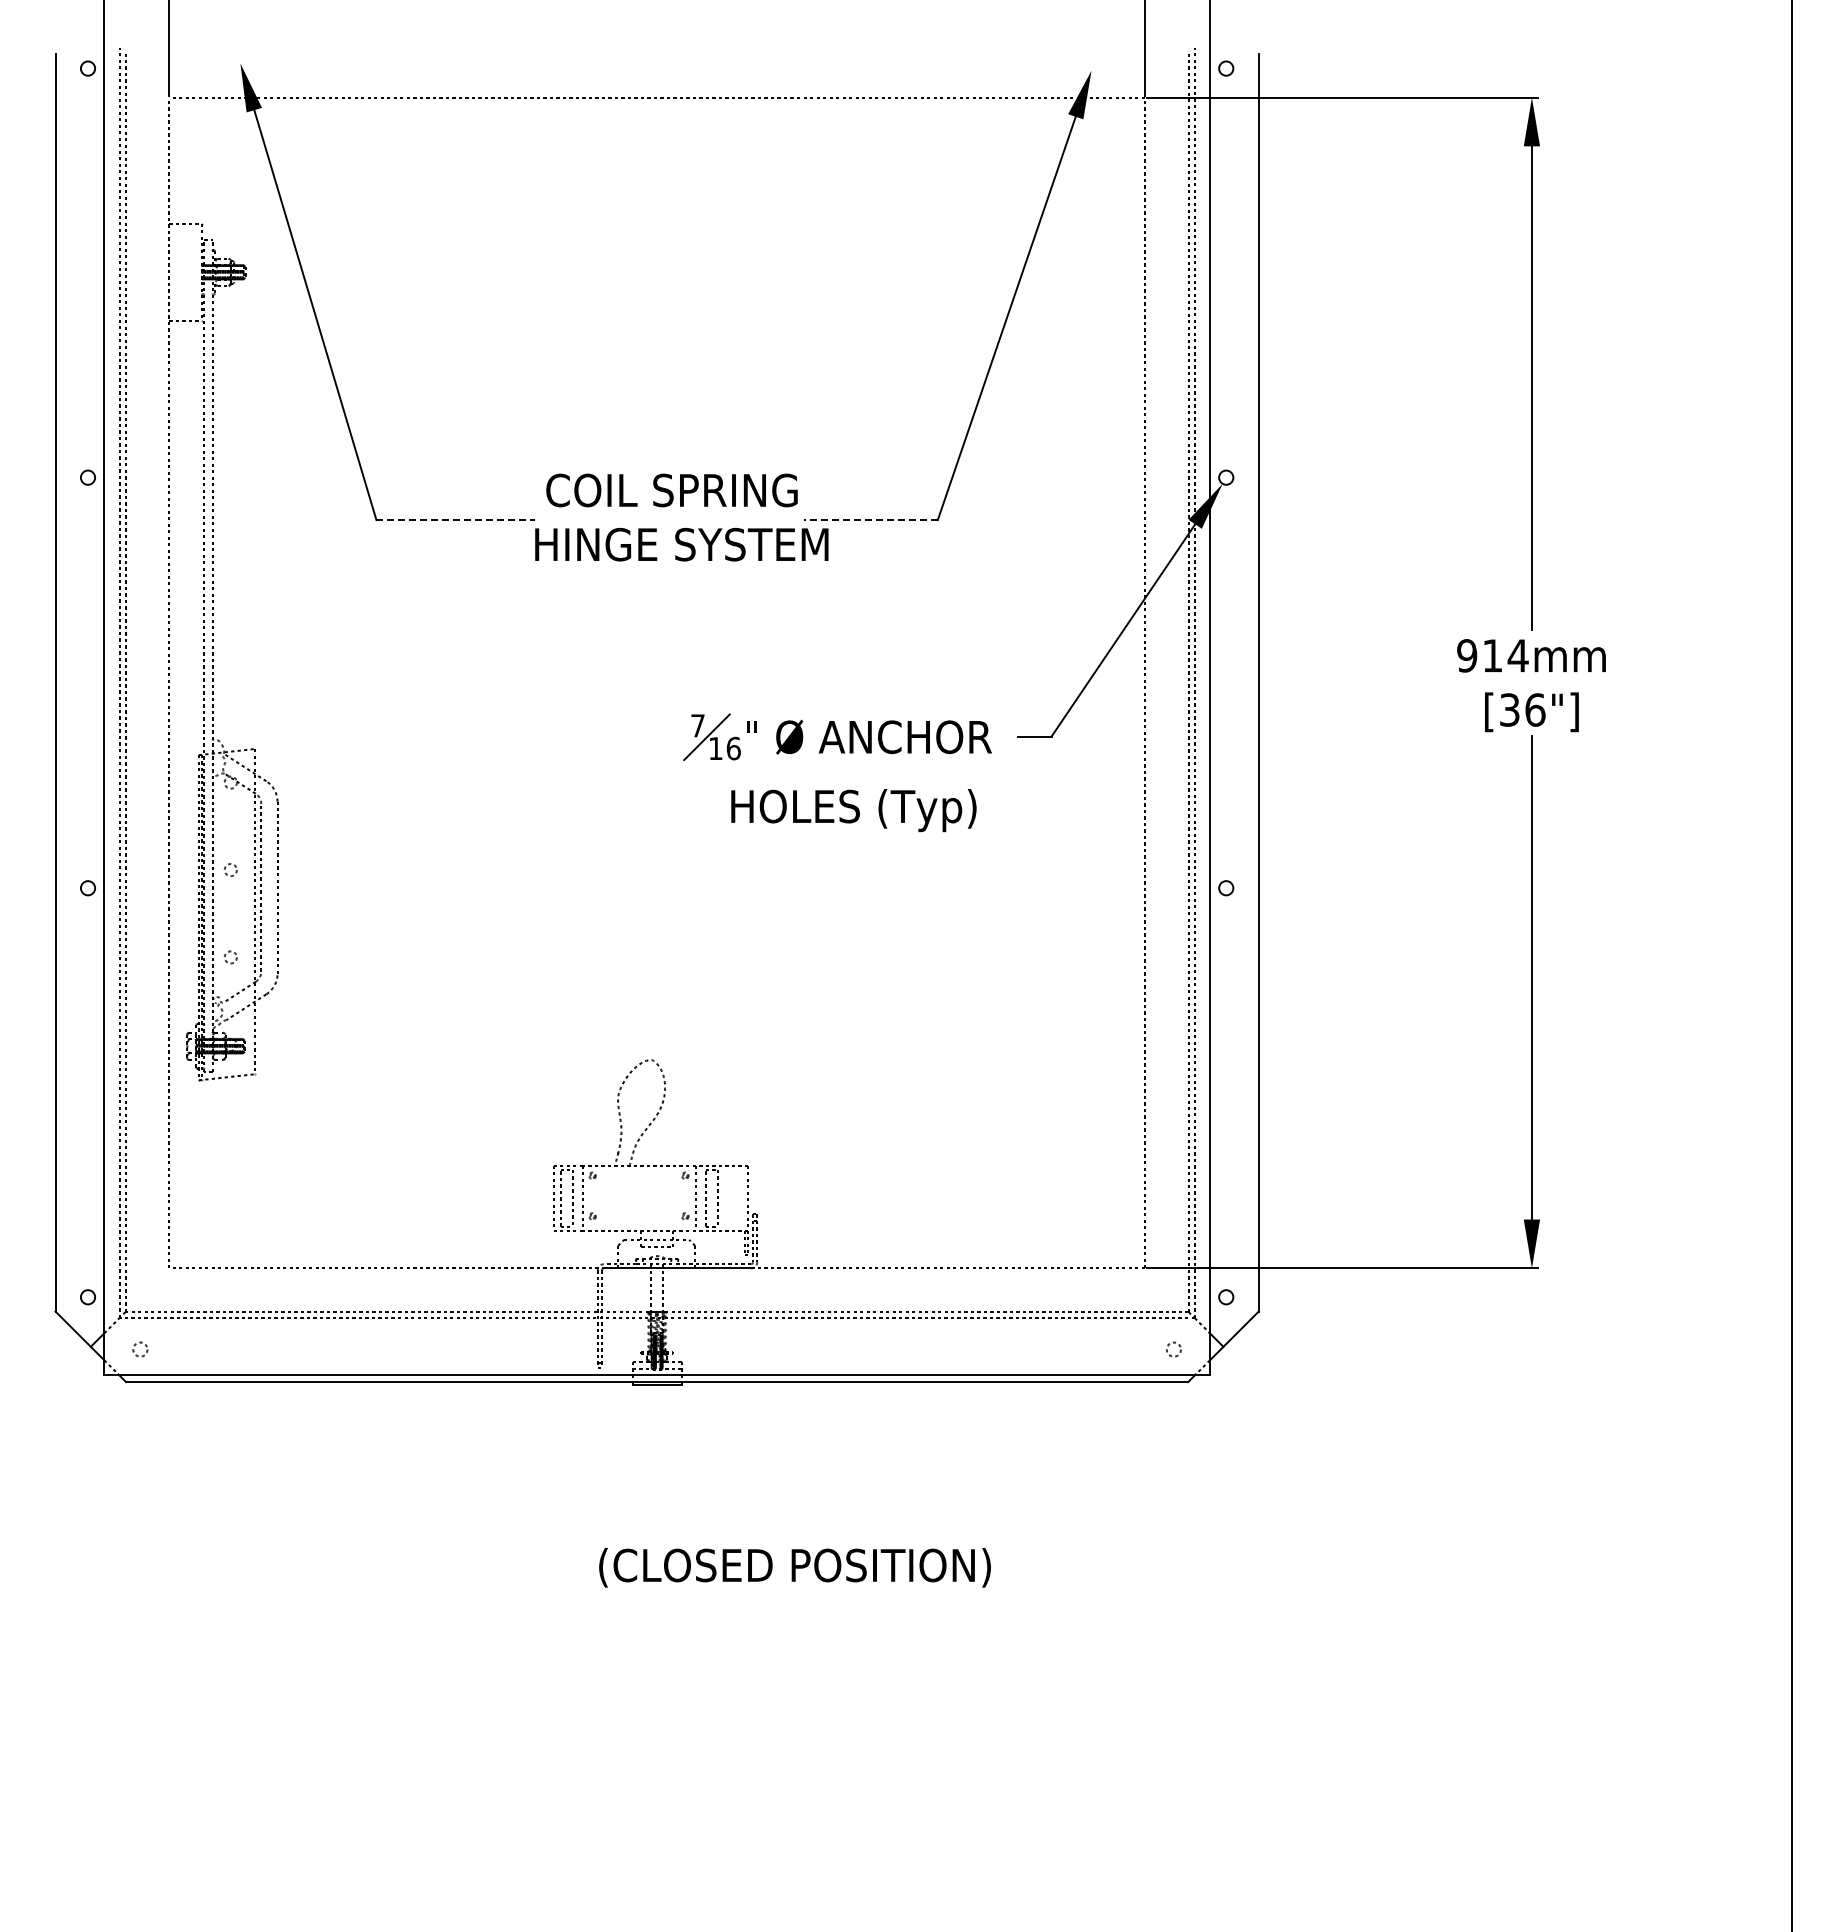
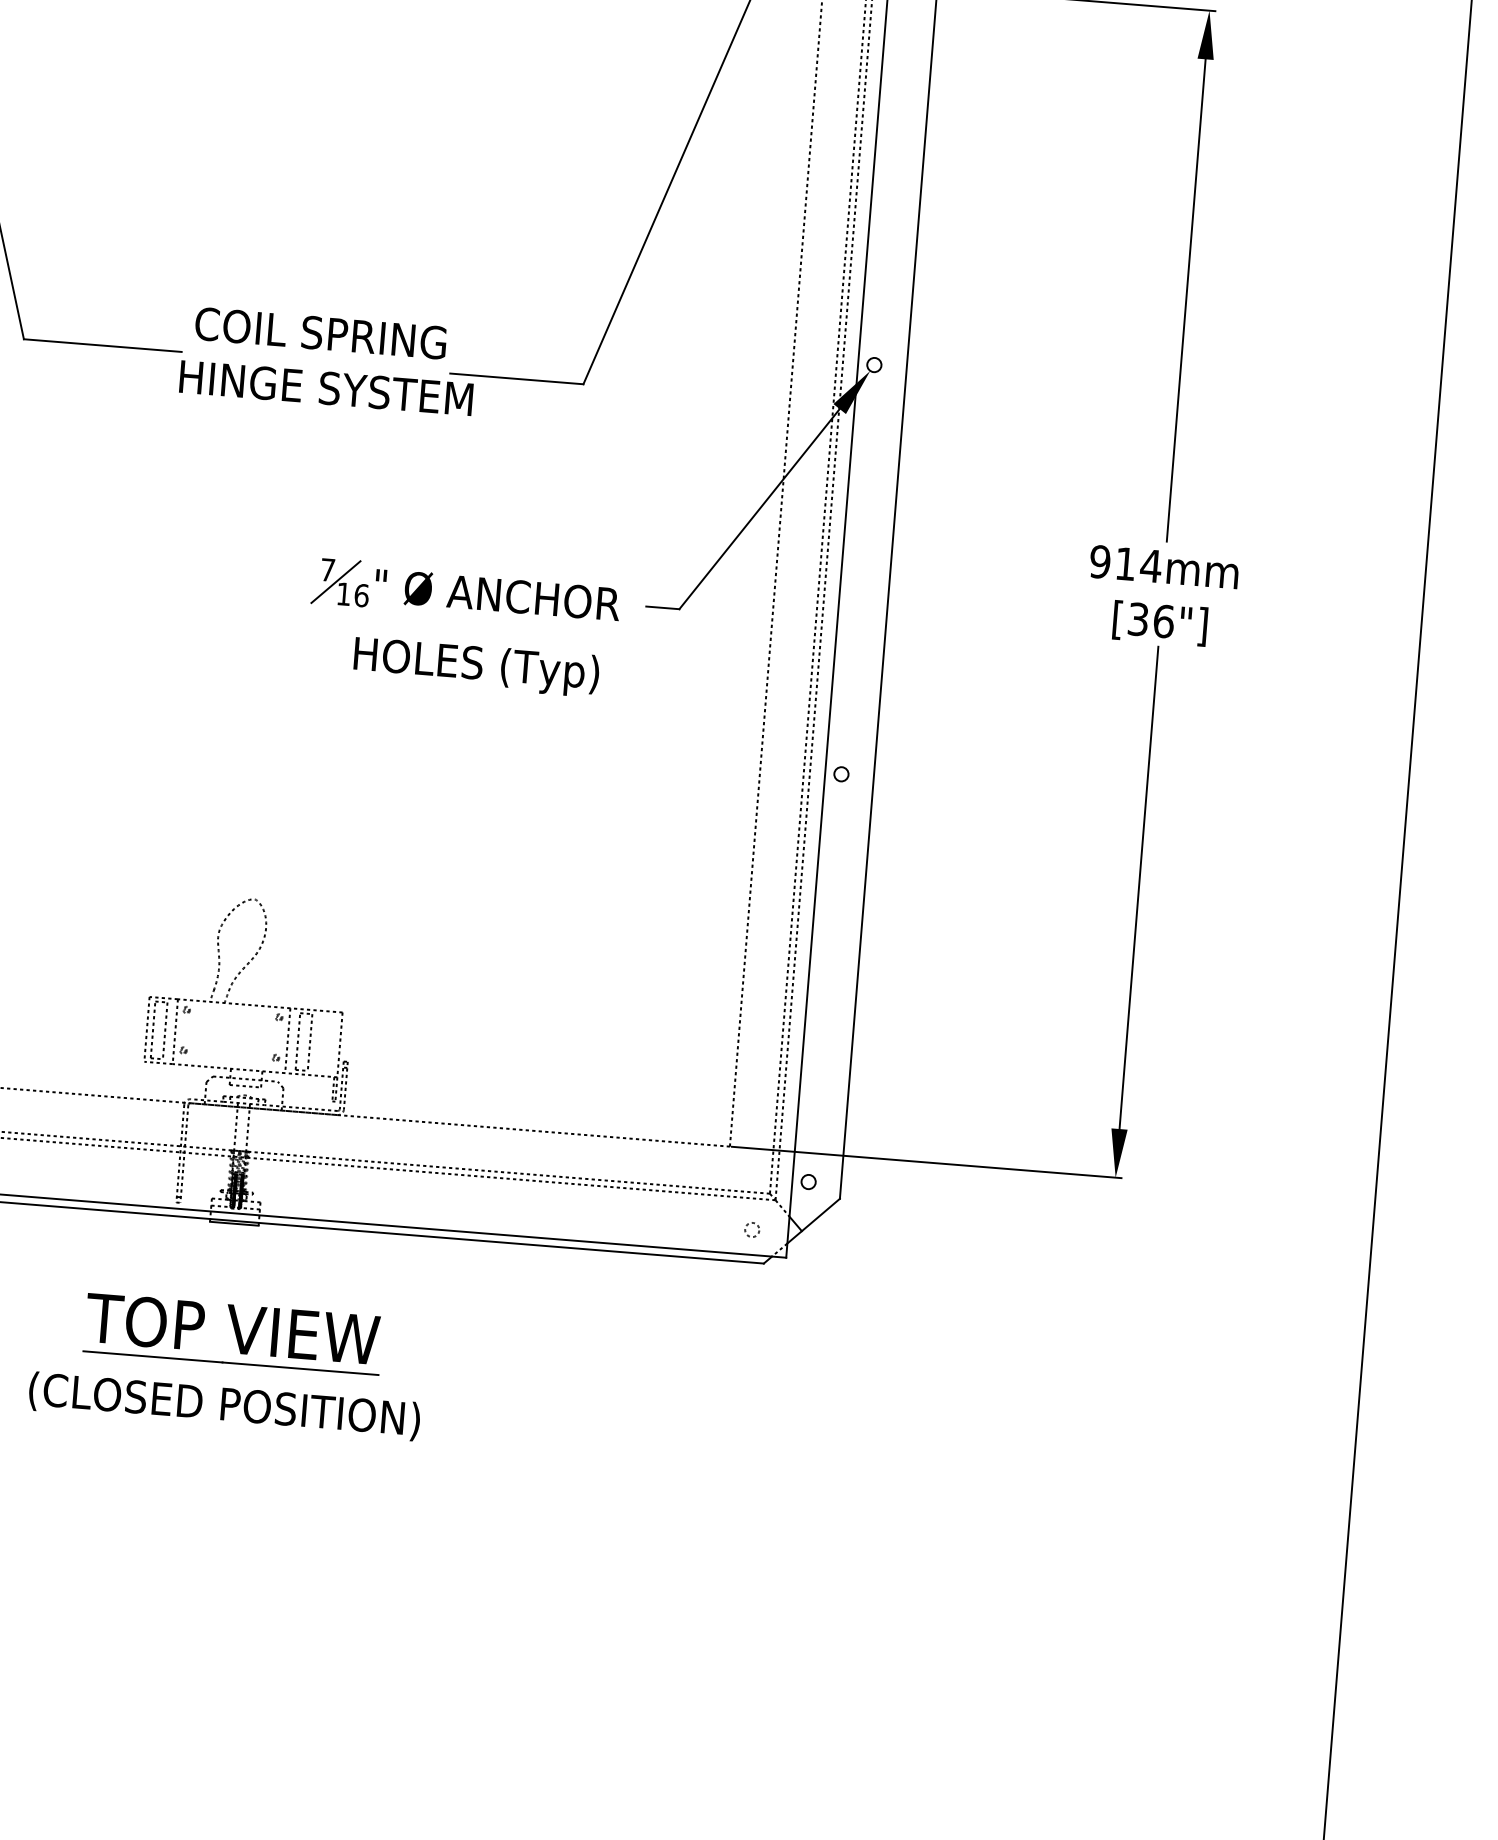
line: (456, 520) -> (103, 346), dashed -> solid
line: (870, 520) -> (516, 379), dashed -> solid
part: (664, 1494) -> (232, 1333), added
text: (794, 1567) -> (224, 1406), moved

